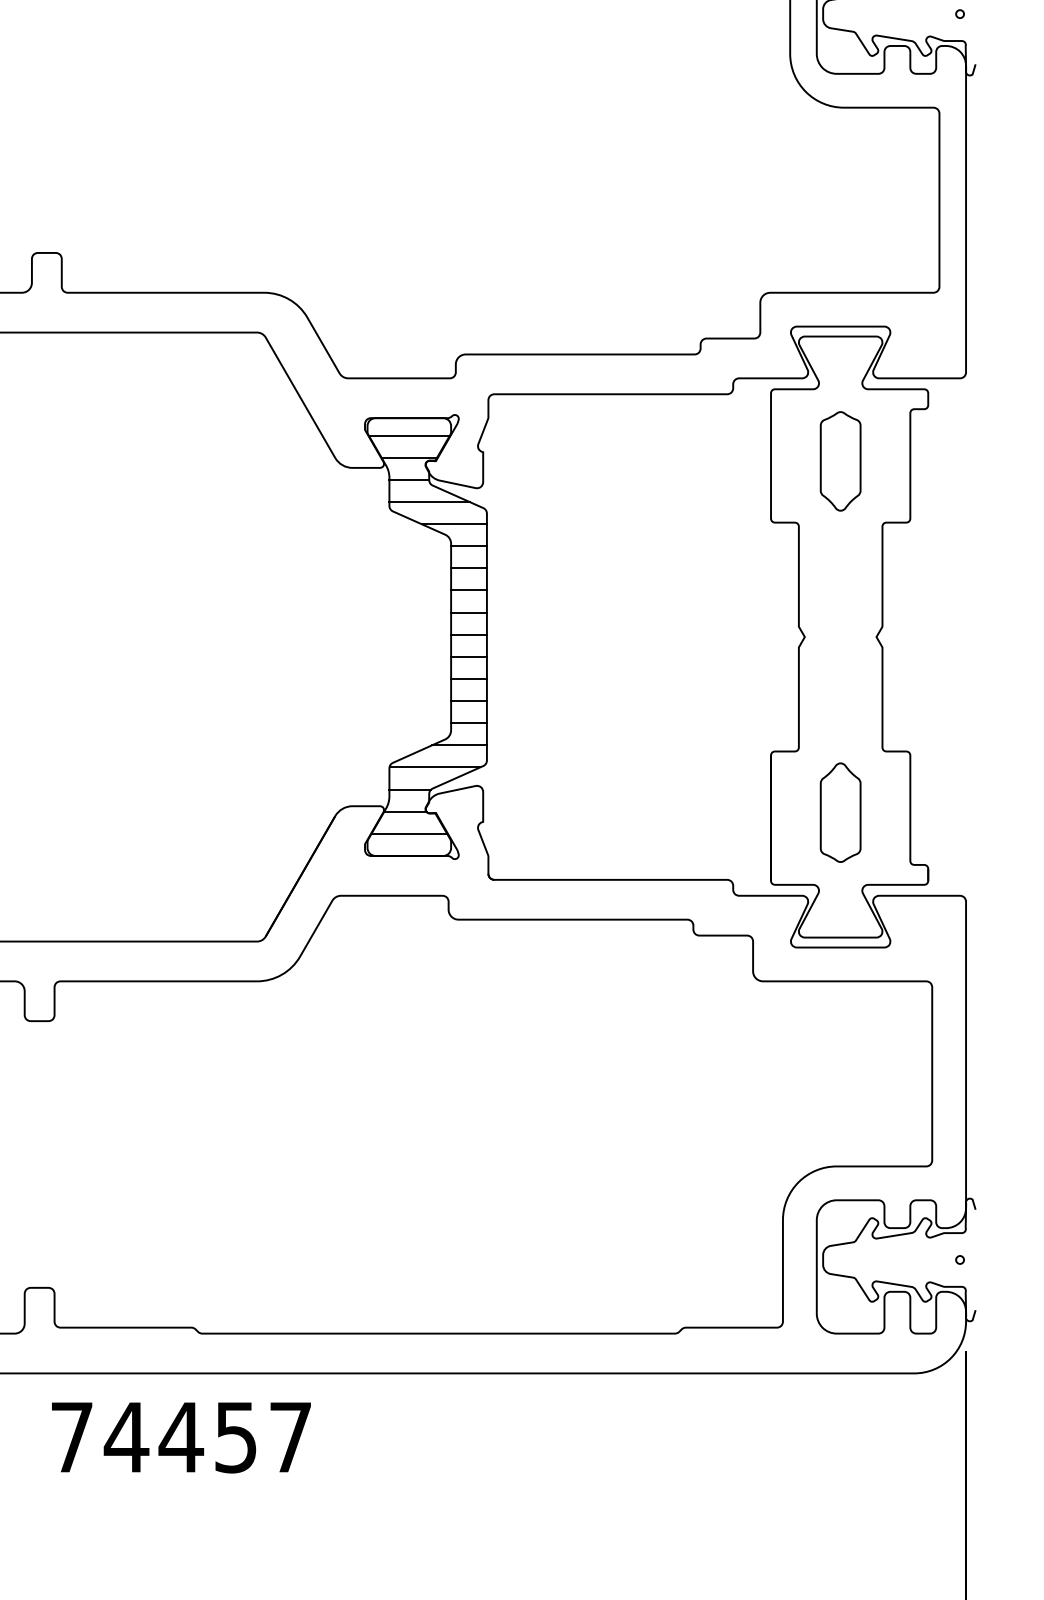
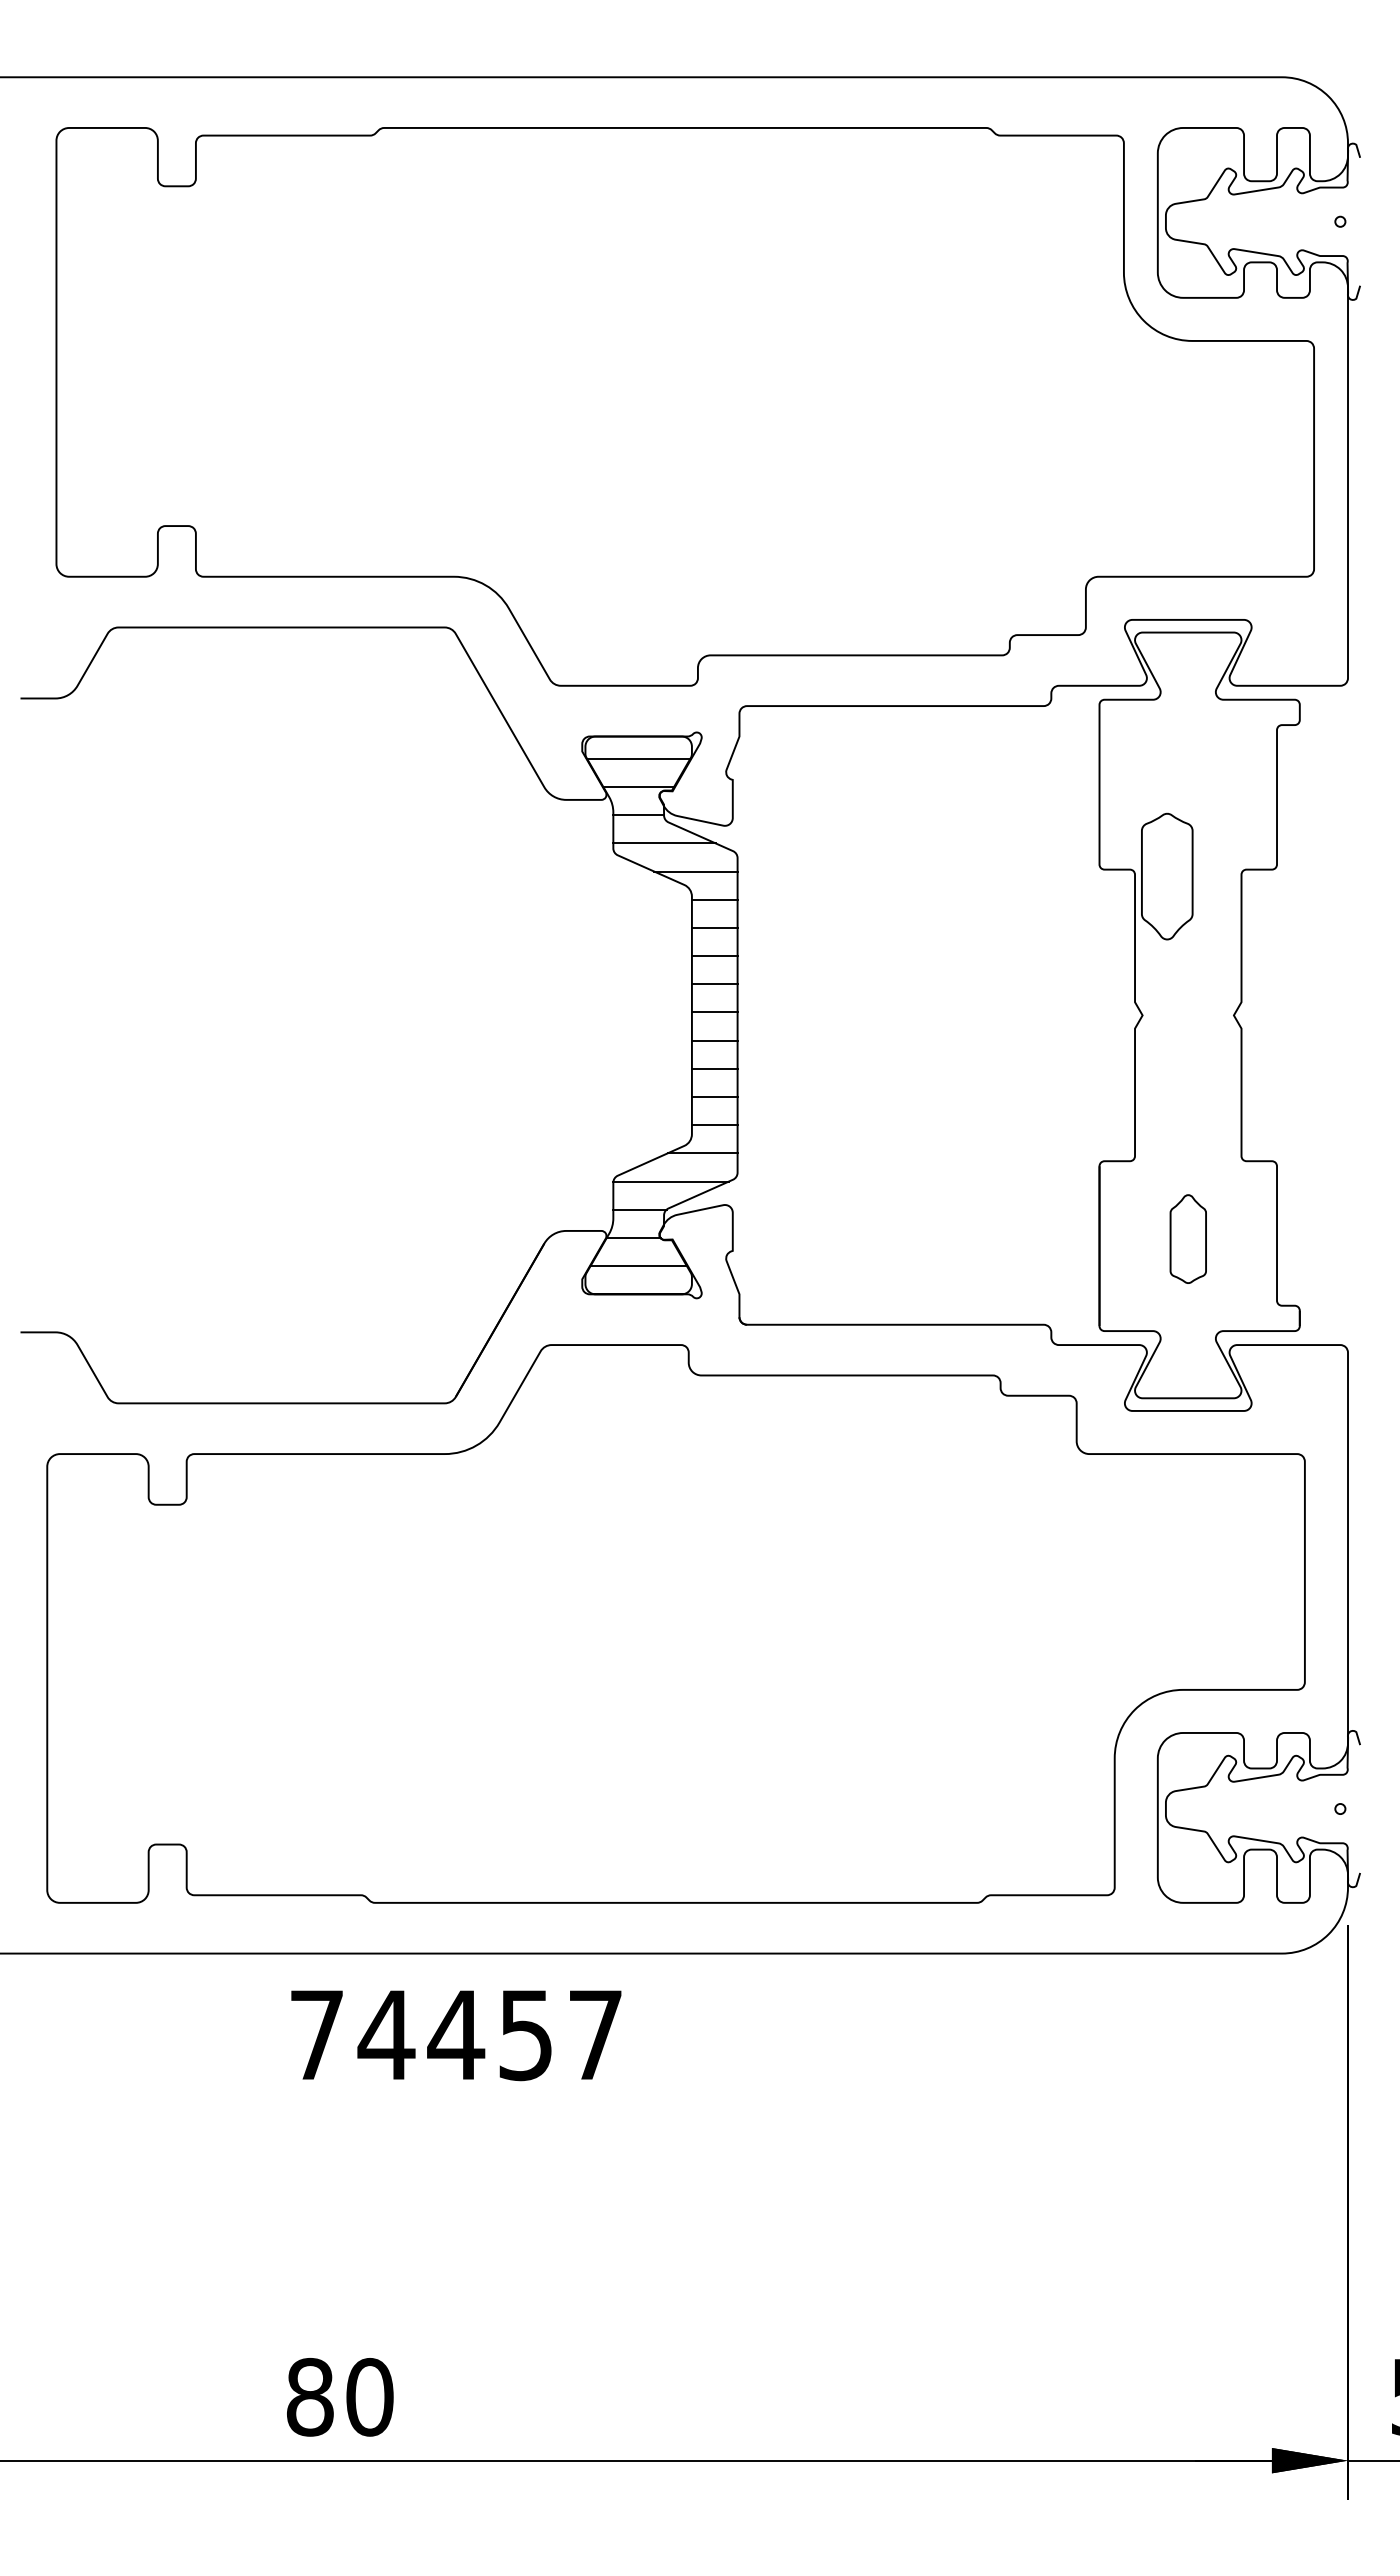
part: (840, 461) -> (1167, 876), moved
part: (840, 812) -> (1188, 1238), size x0.7
text: (181, 1437) -> (456, 2035), moved

